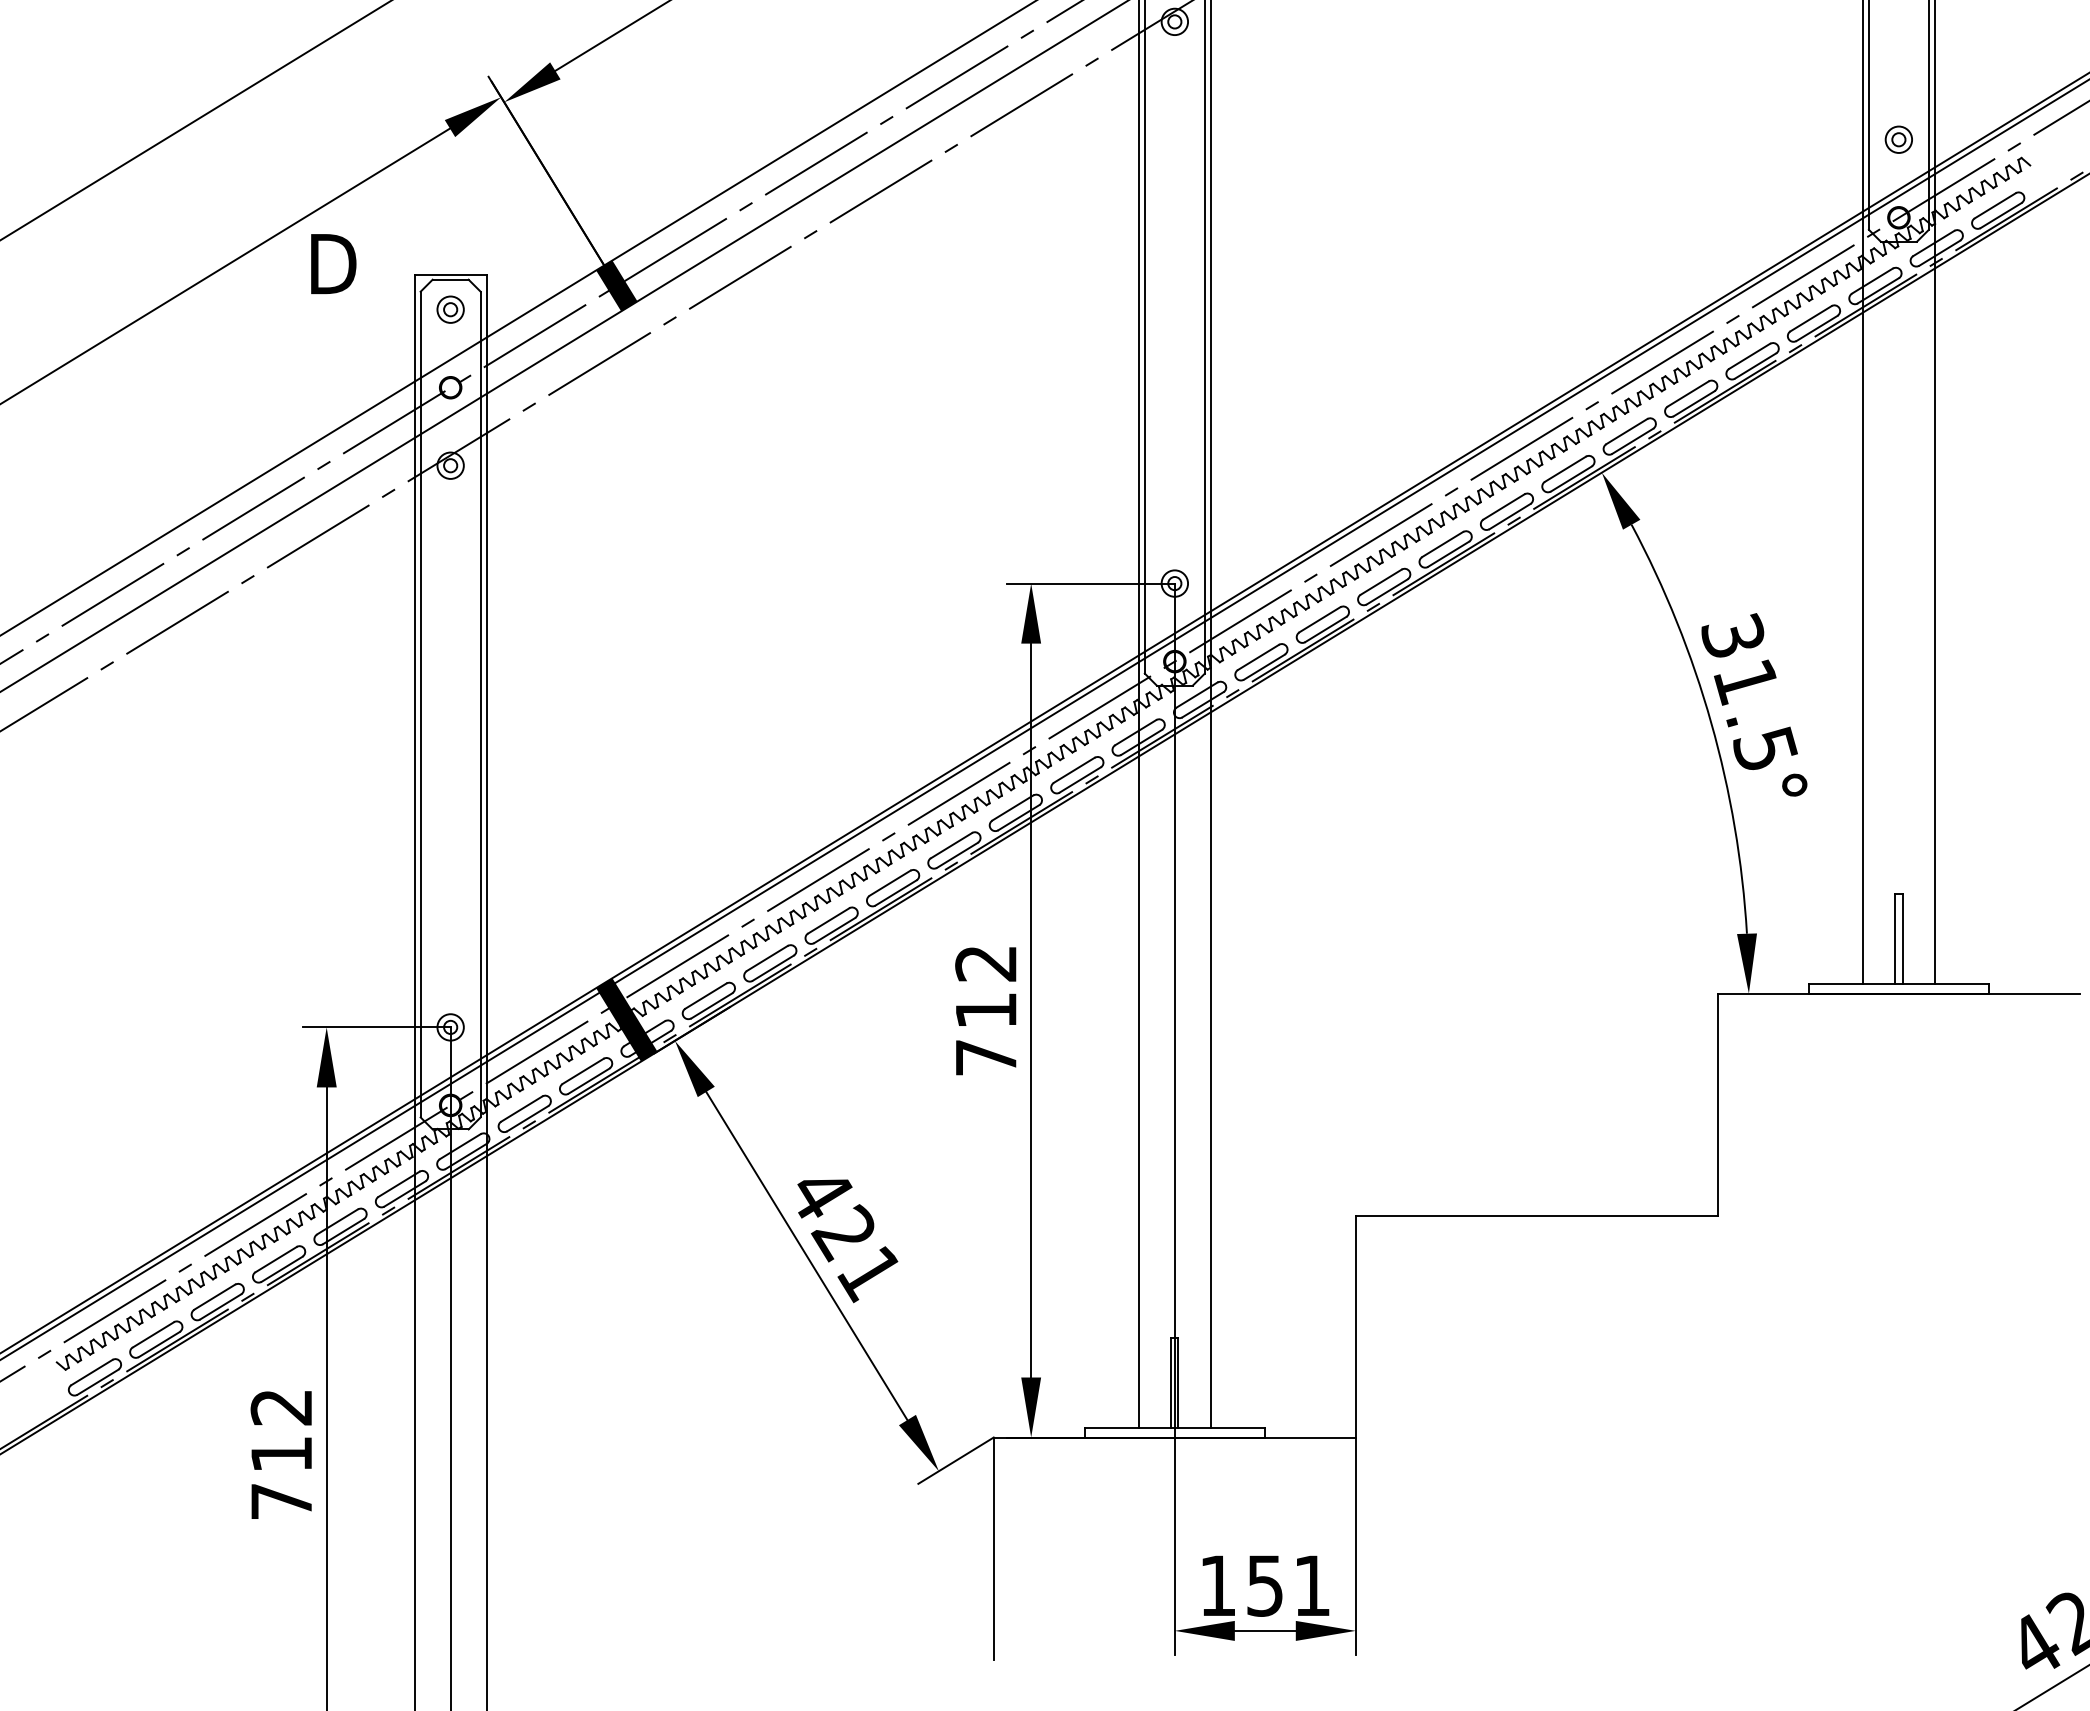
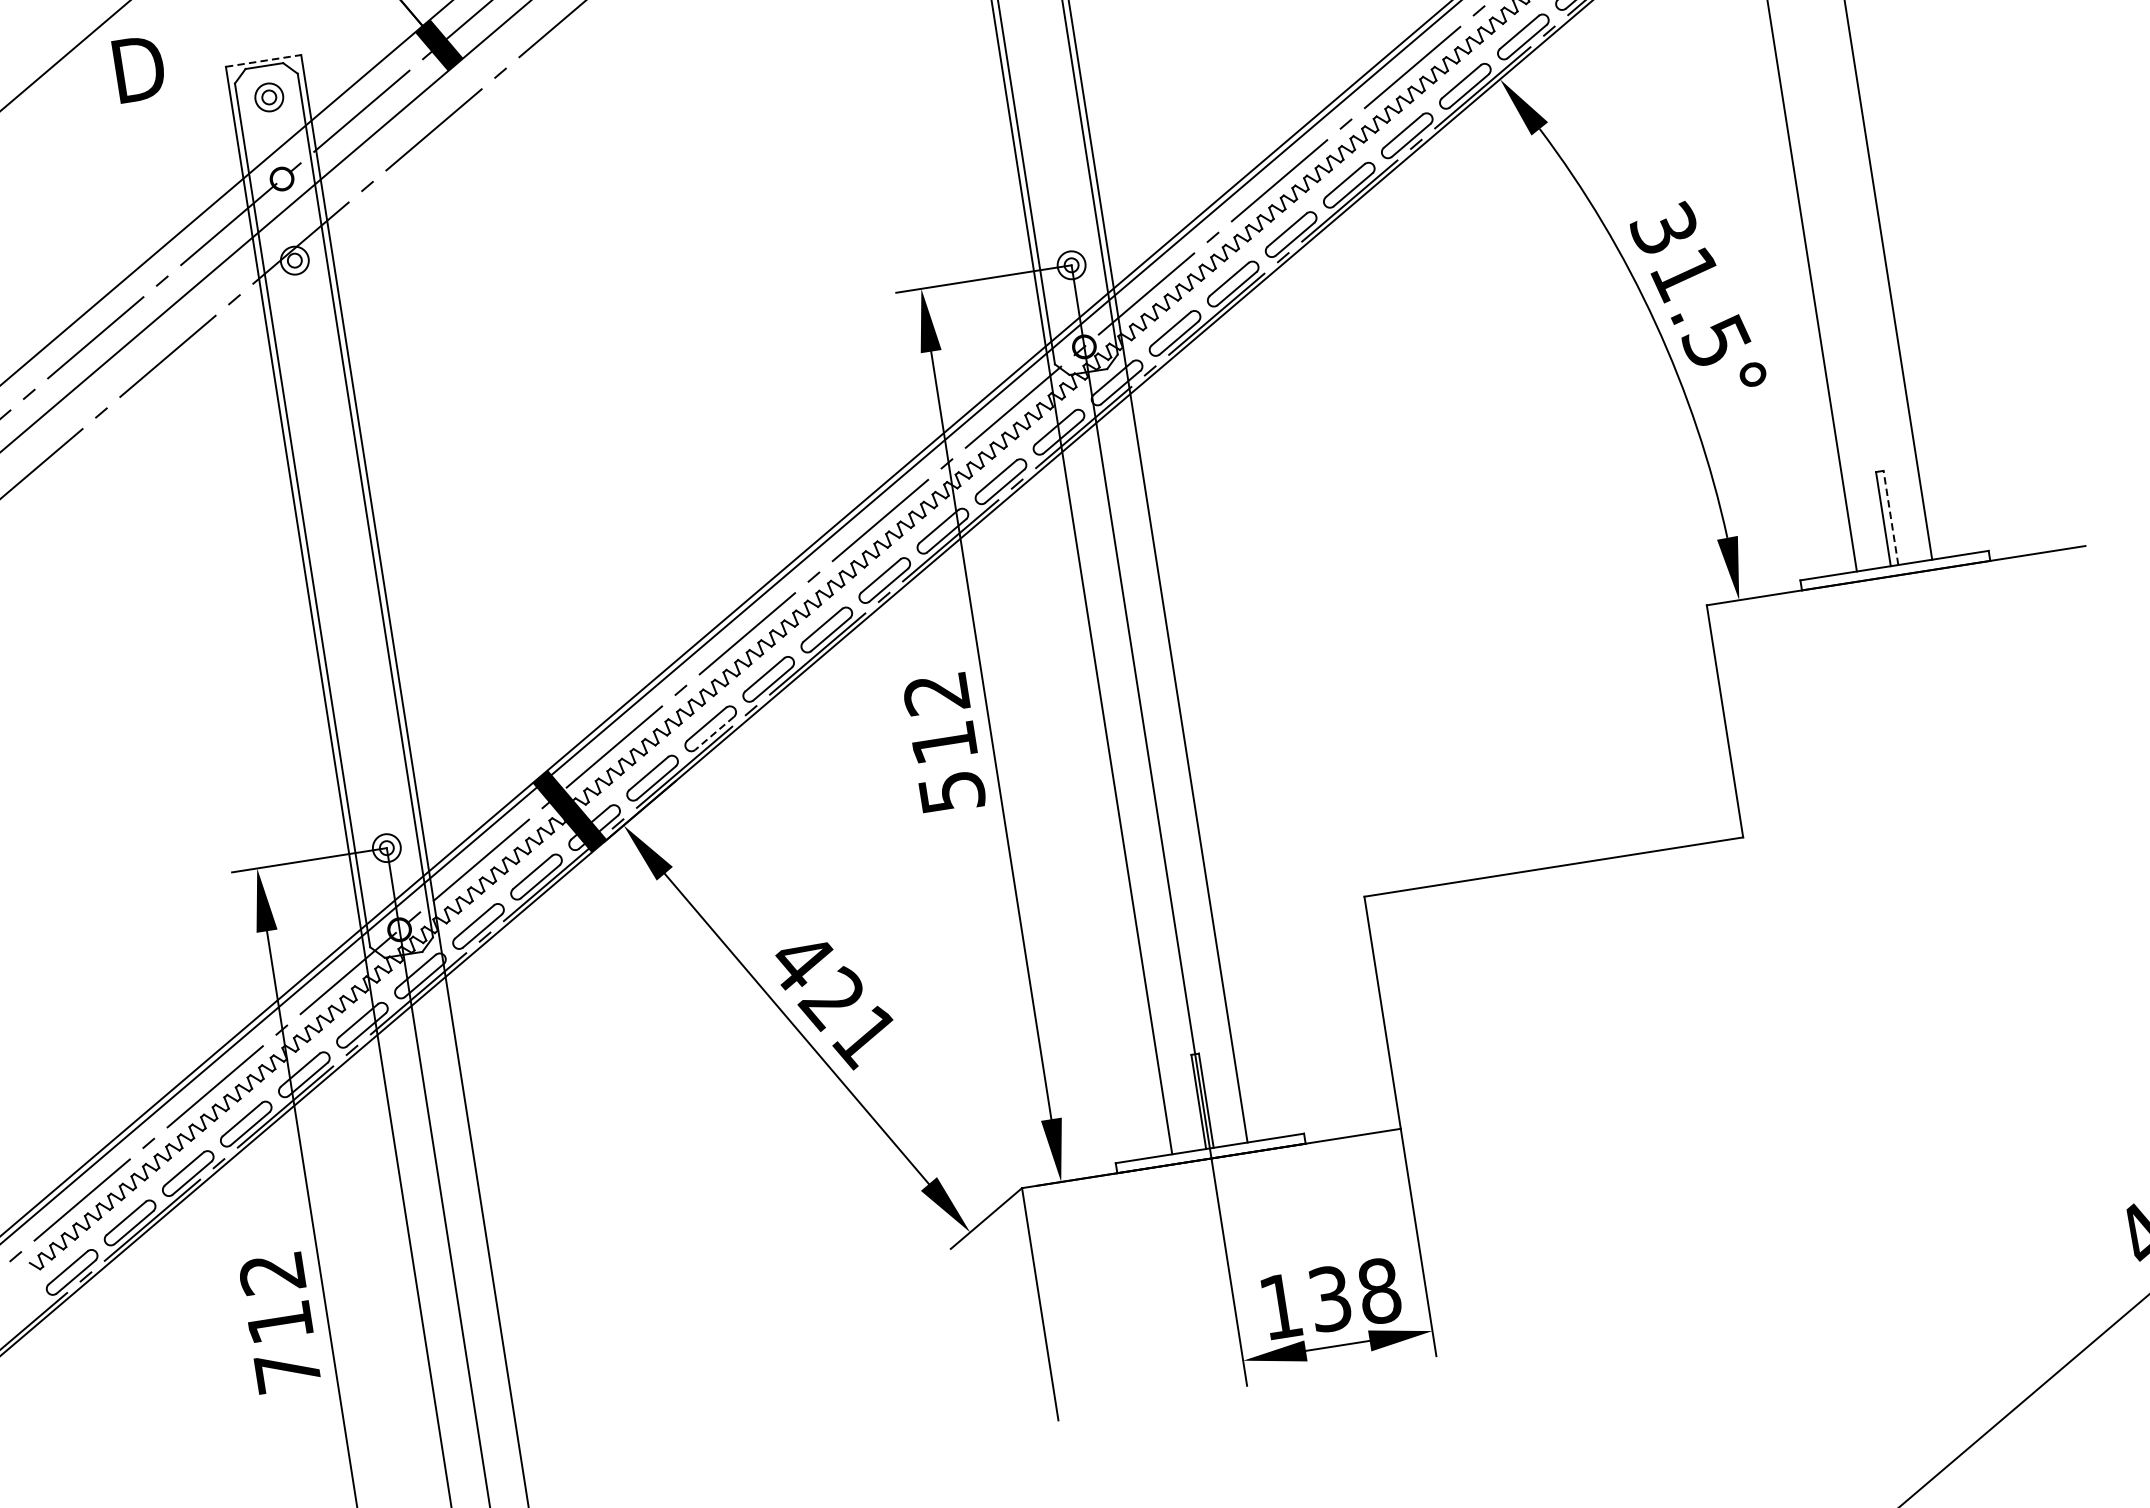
line: (451, 274) -> (264, 60), solid -> dashed
line: (1902, 938) -> (1890, 517), solid -> dashed
line: (772, 968) -> (713, 733), solid -> dashed
text: (986, 1057) -> (952, 791), 712 -> 512
text: (1288, 1585) -> (1354, 1294), 151 -> 138

